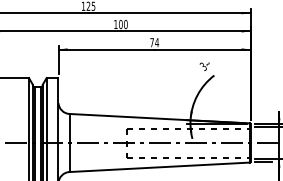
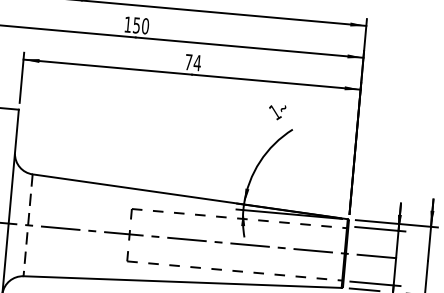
text: (120, 24) -> (136, 25), 100 -> 150
text: (203, 66) -> (275, 112), 3 -> 1
line: (69, 143) -> (27, 226), solid -> dashed

